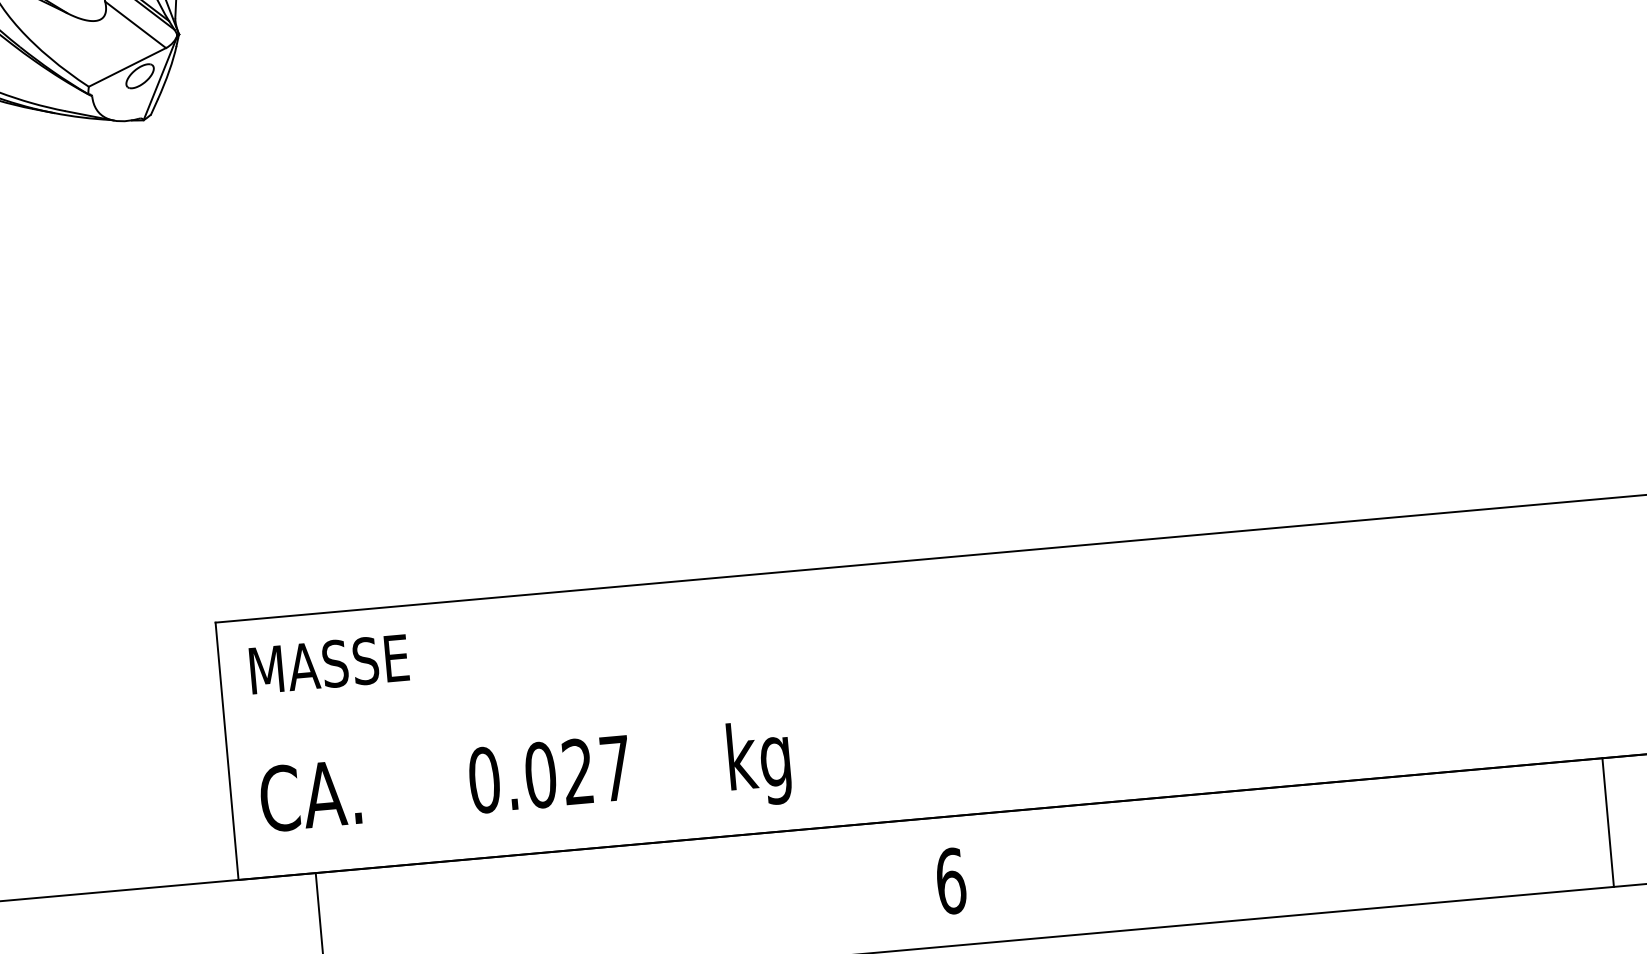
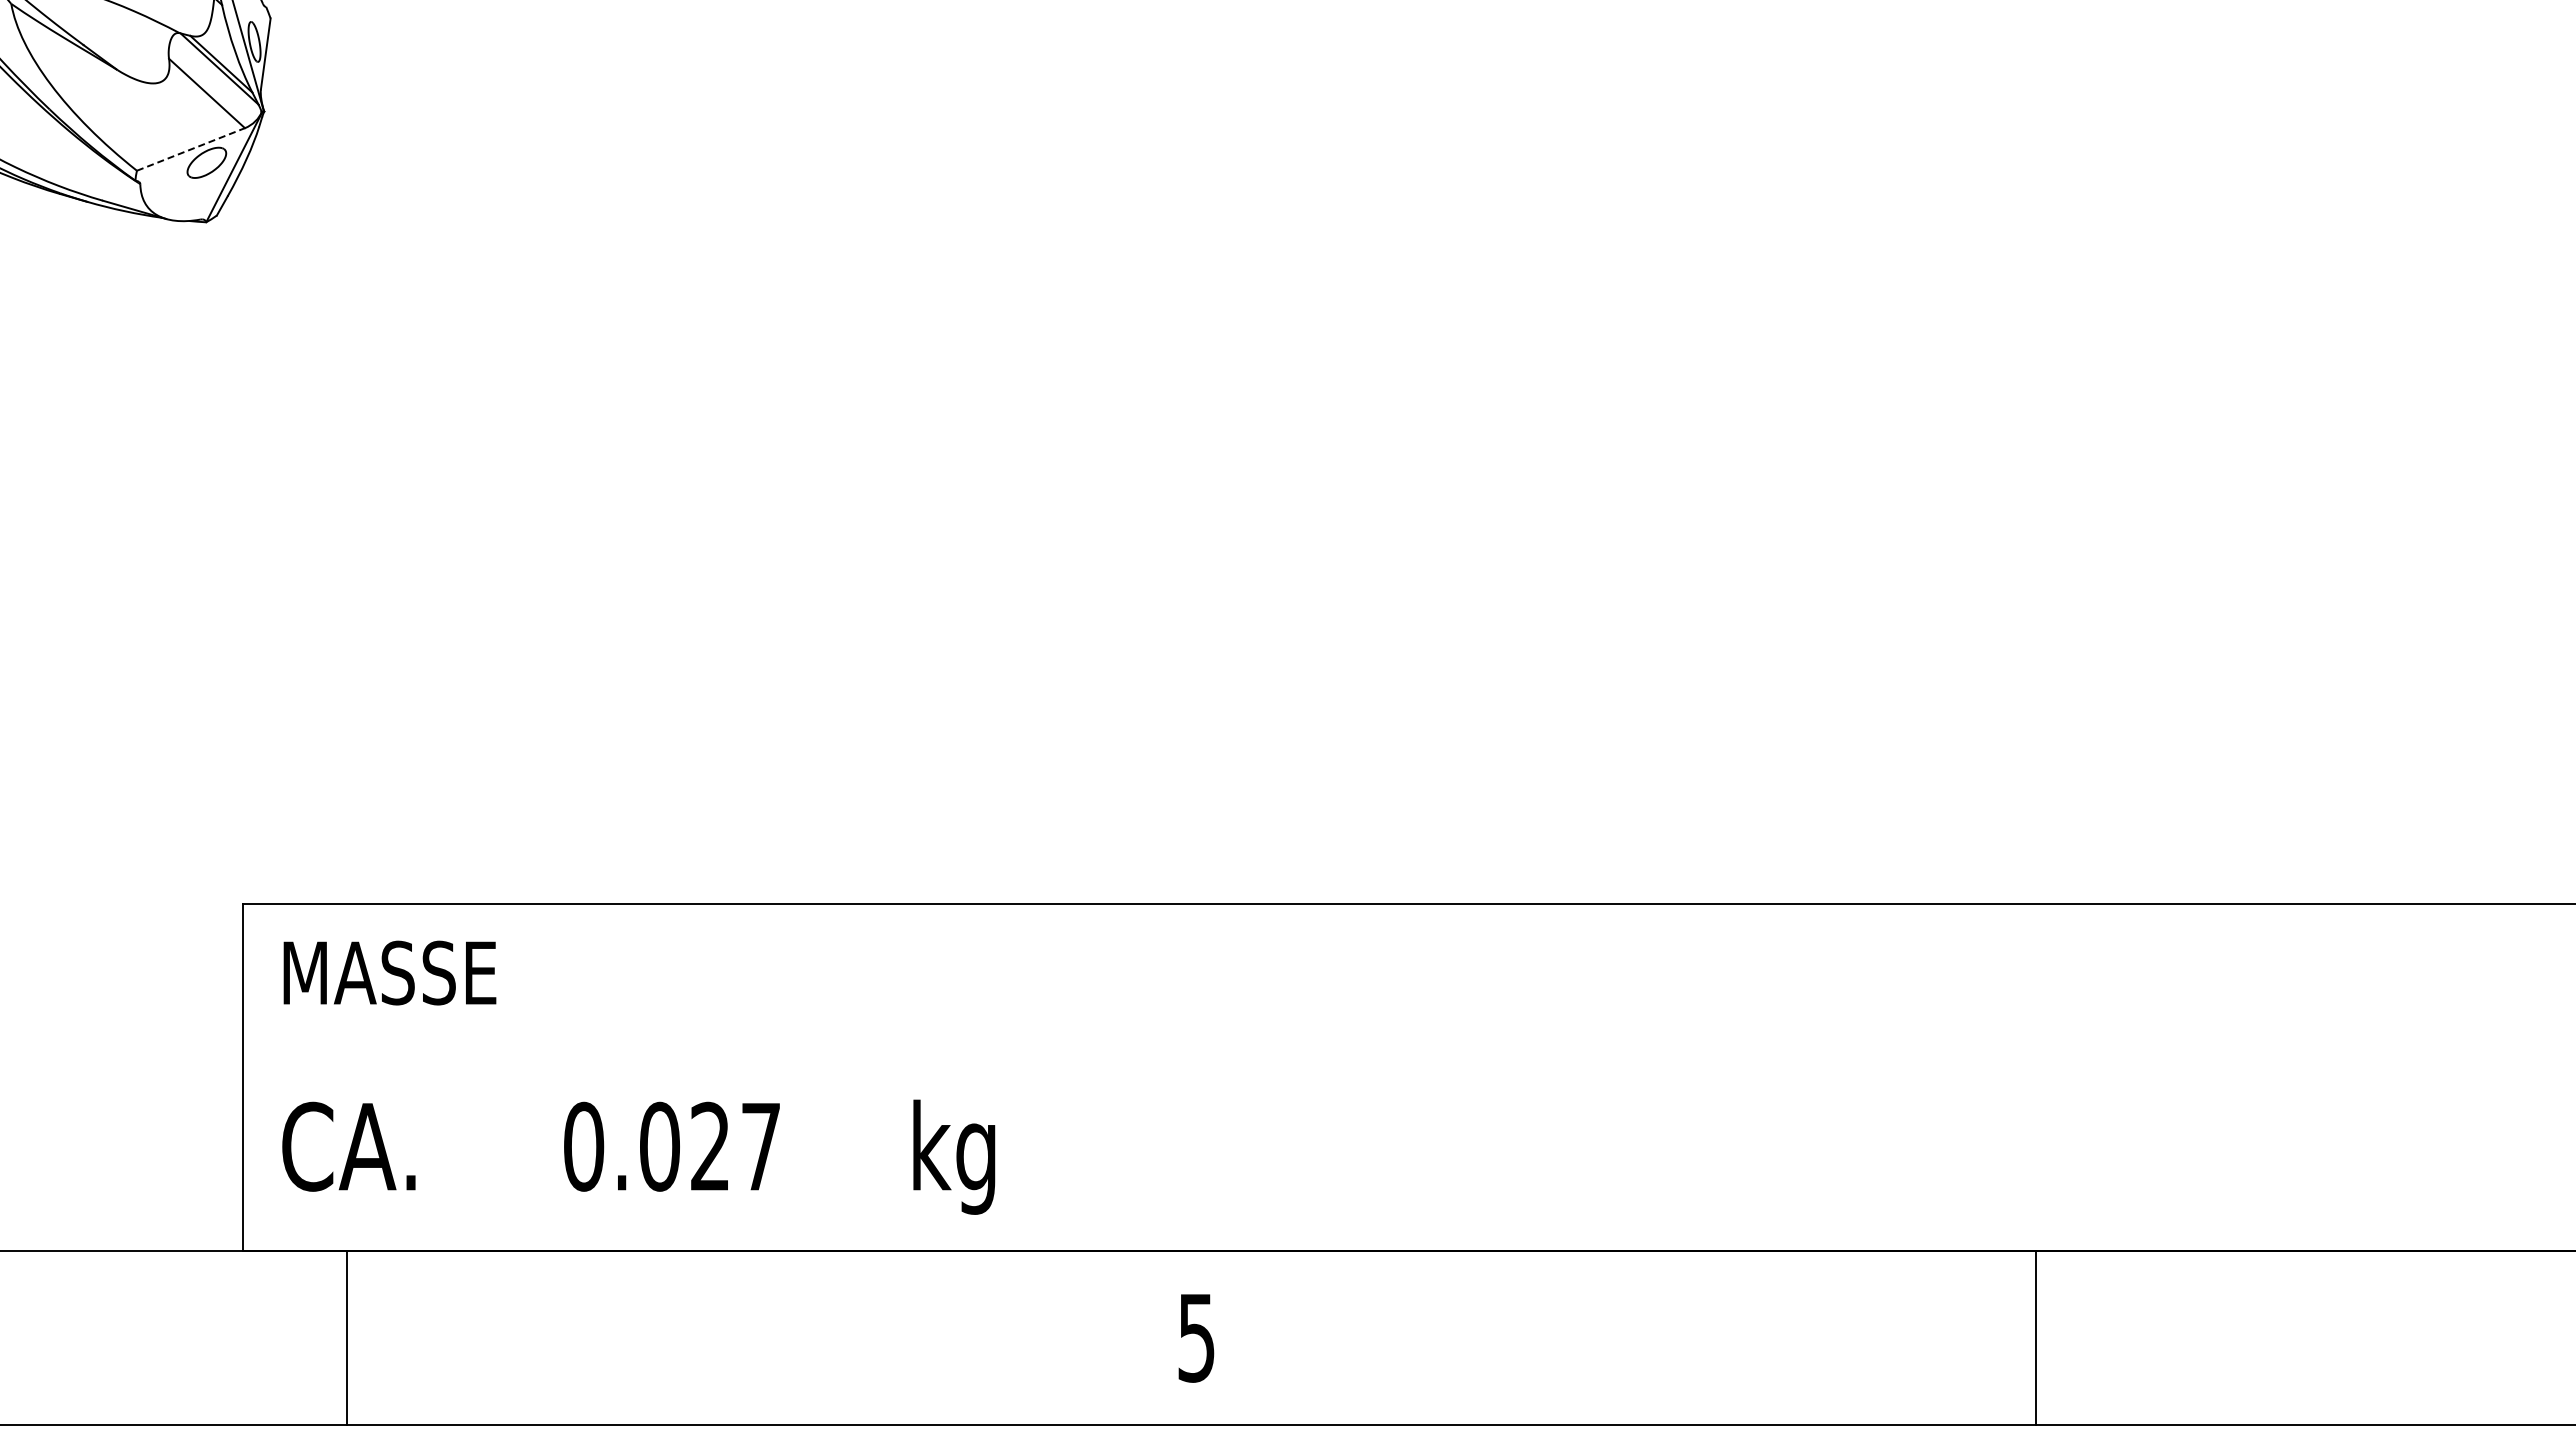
line: (127, 67) -> (191, 149), solid -> dashed
line: (1607, 822) -> (2035, 1337), moved
text: (950, 880) -> (1196, 1337), 6 -> 5

